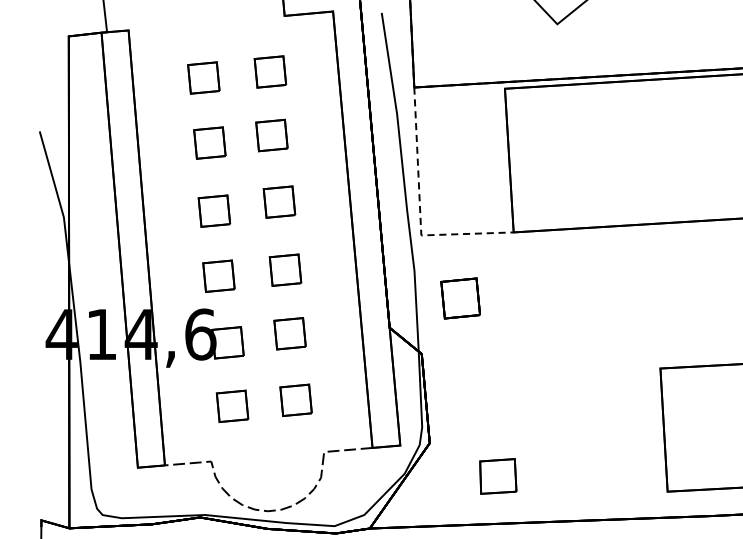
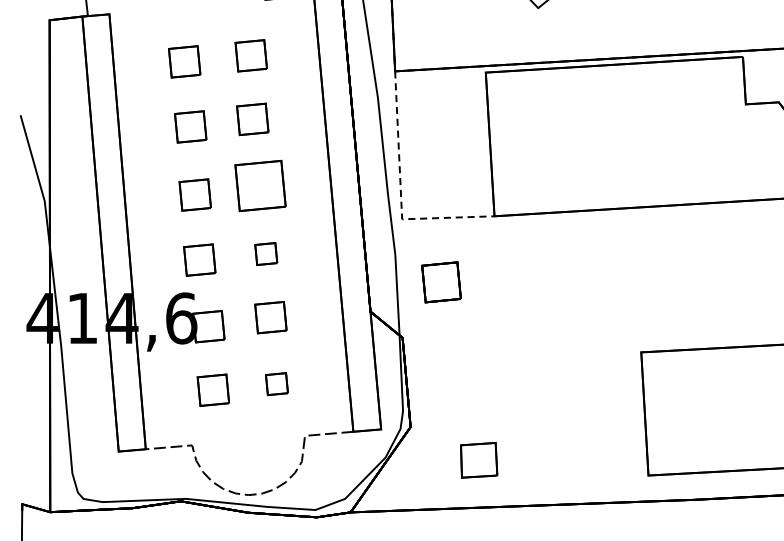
part: (278, 201) -> (259, 185), size x1.6
part: (284, 269) -> (265, 253), size x0.7
part: (295, 399) -> (276, 383), size x0.7

